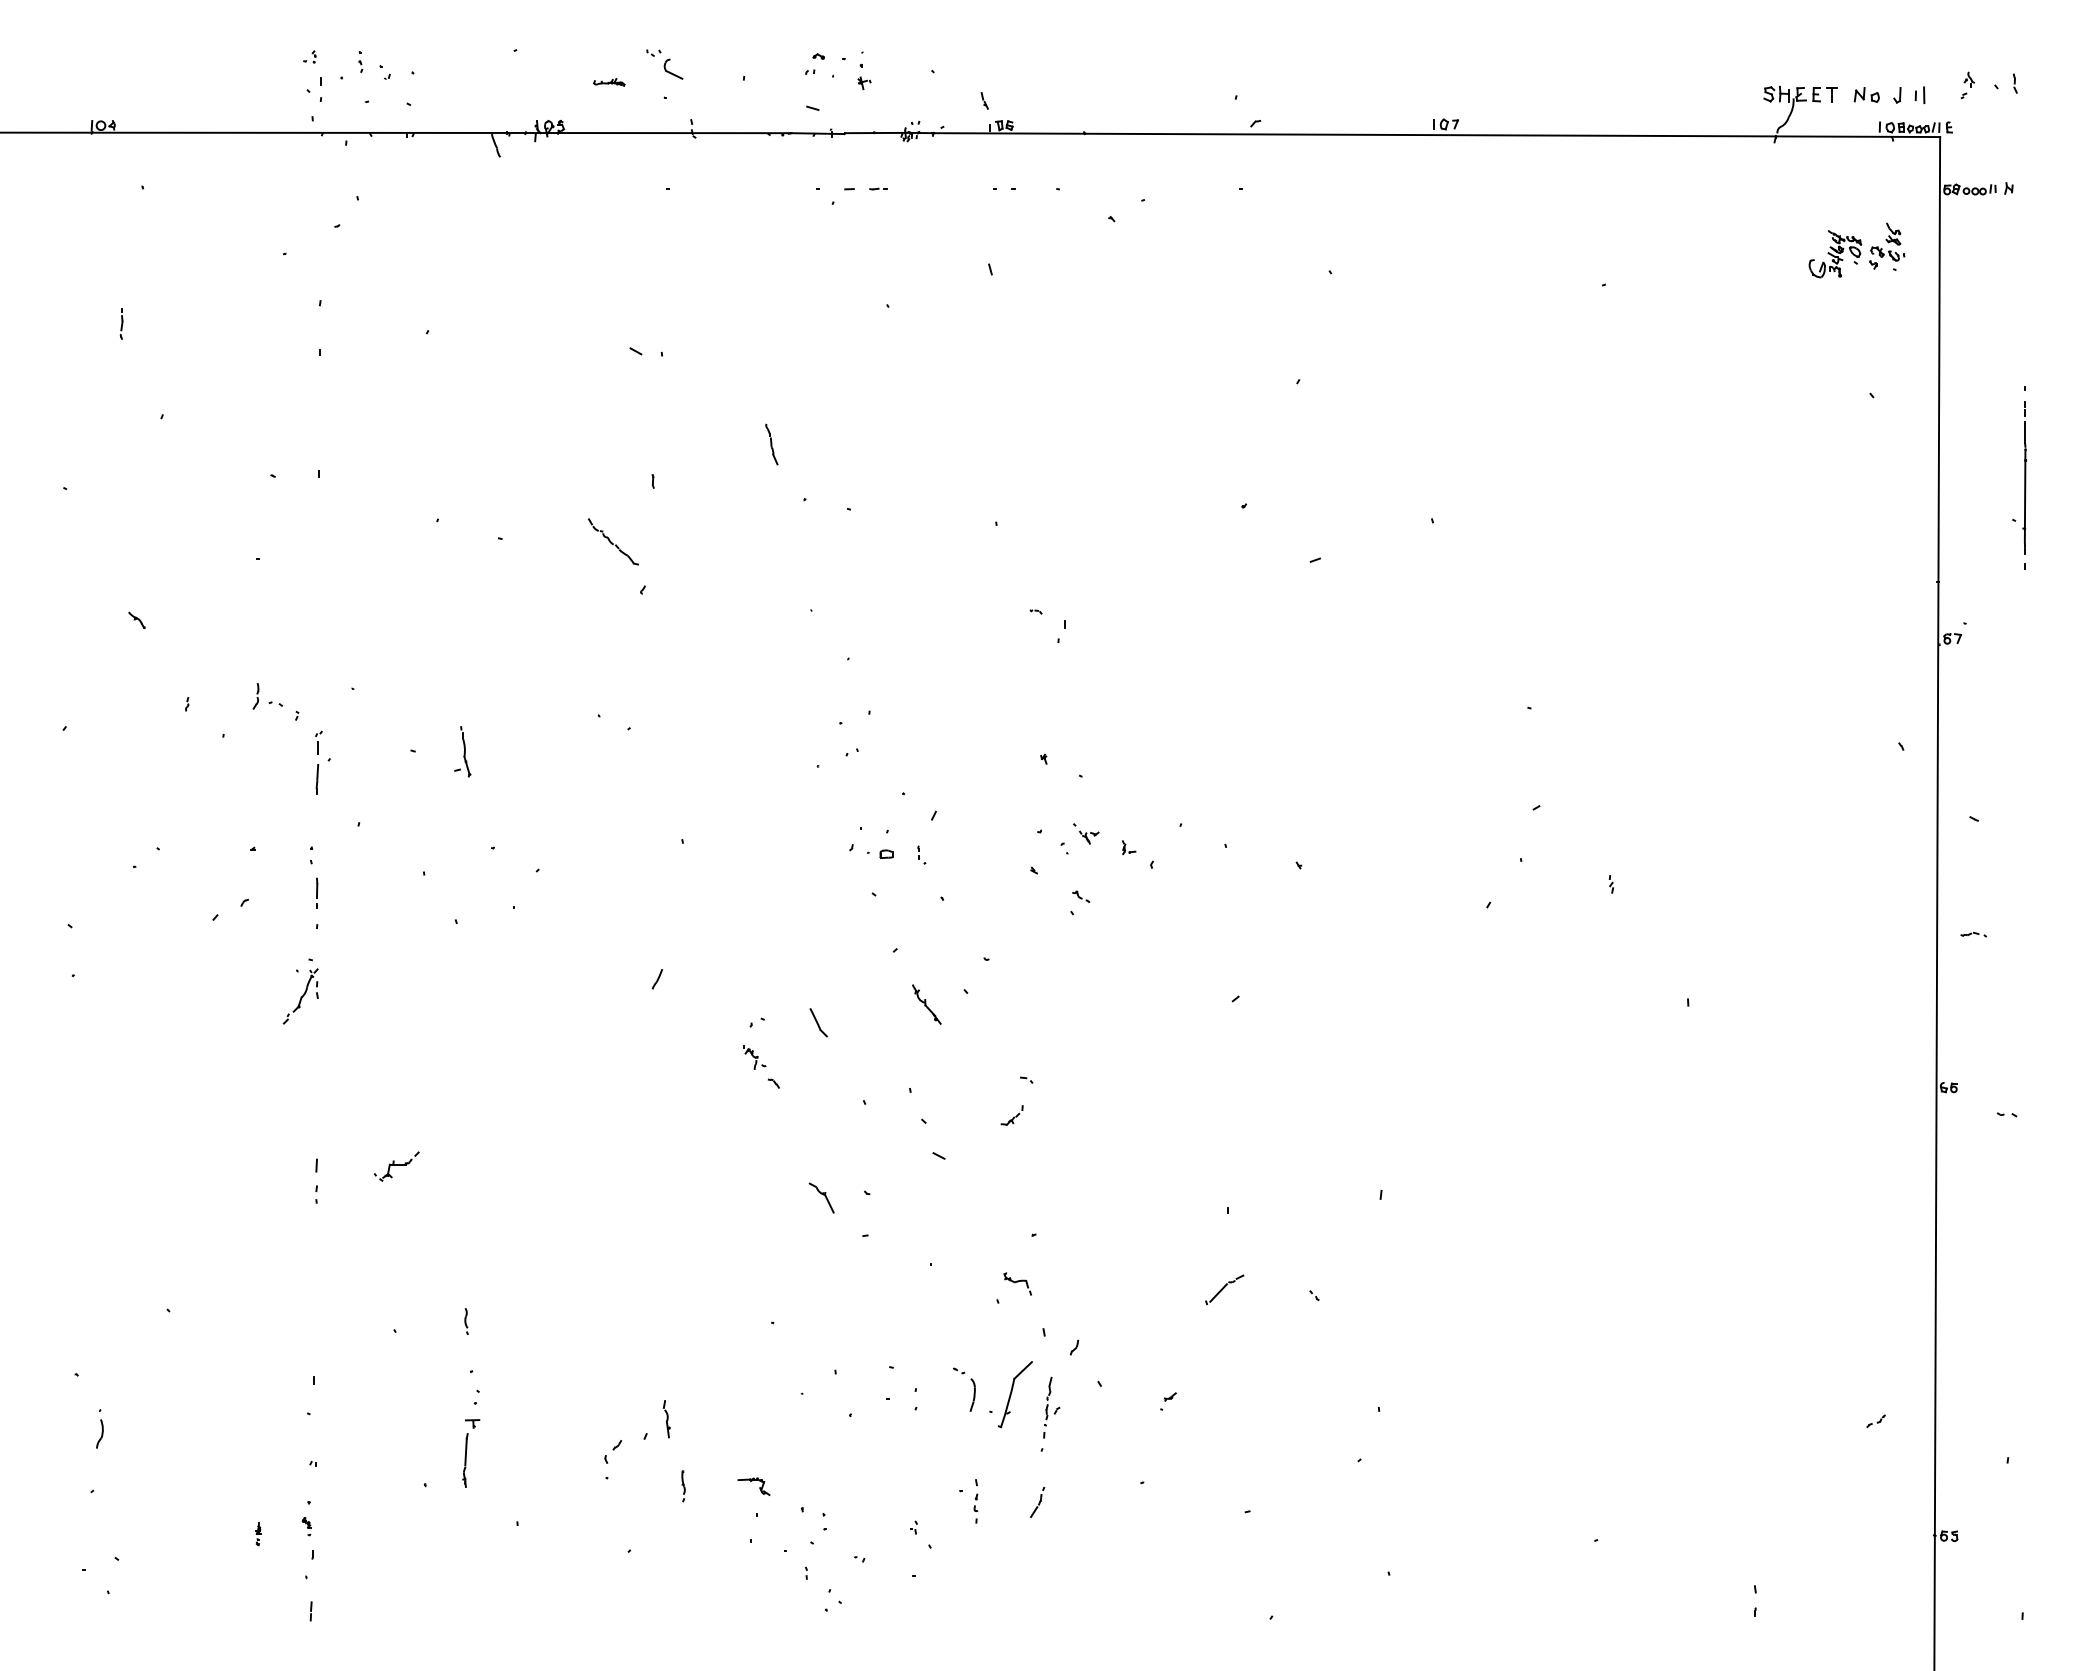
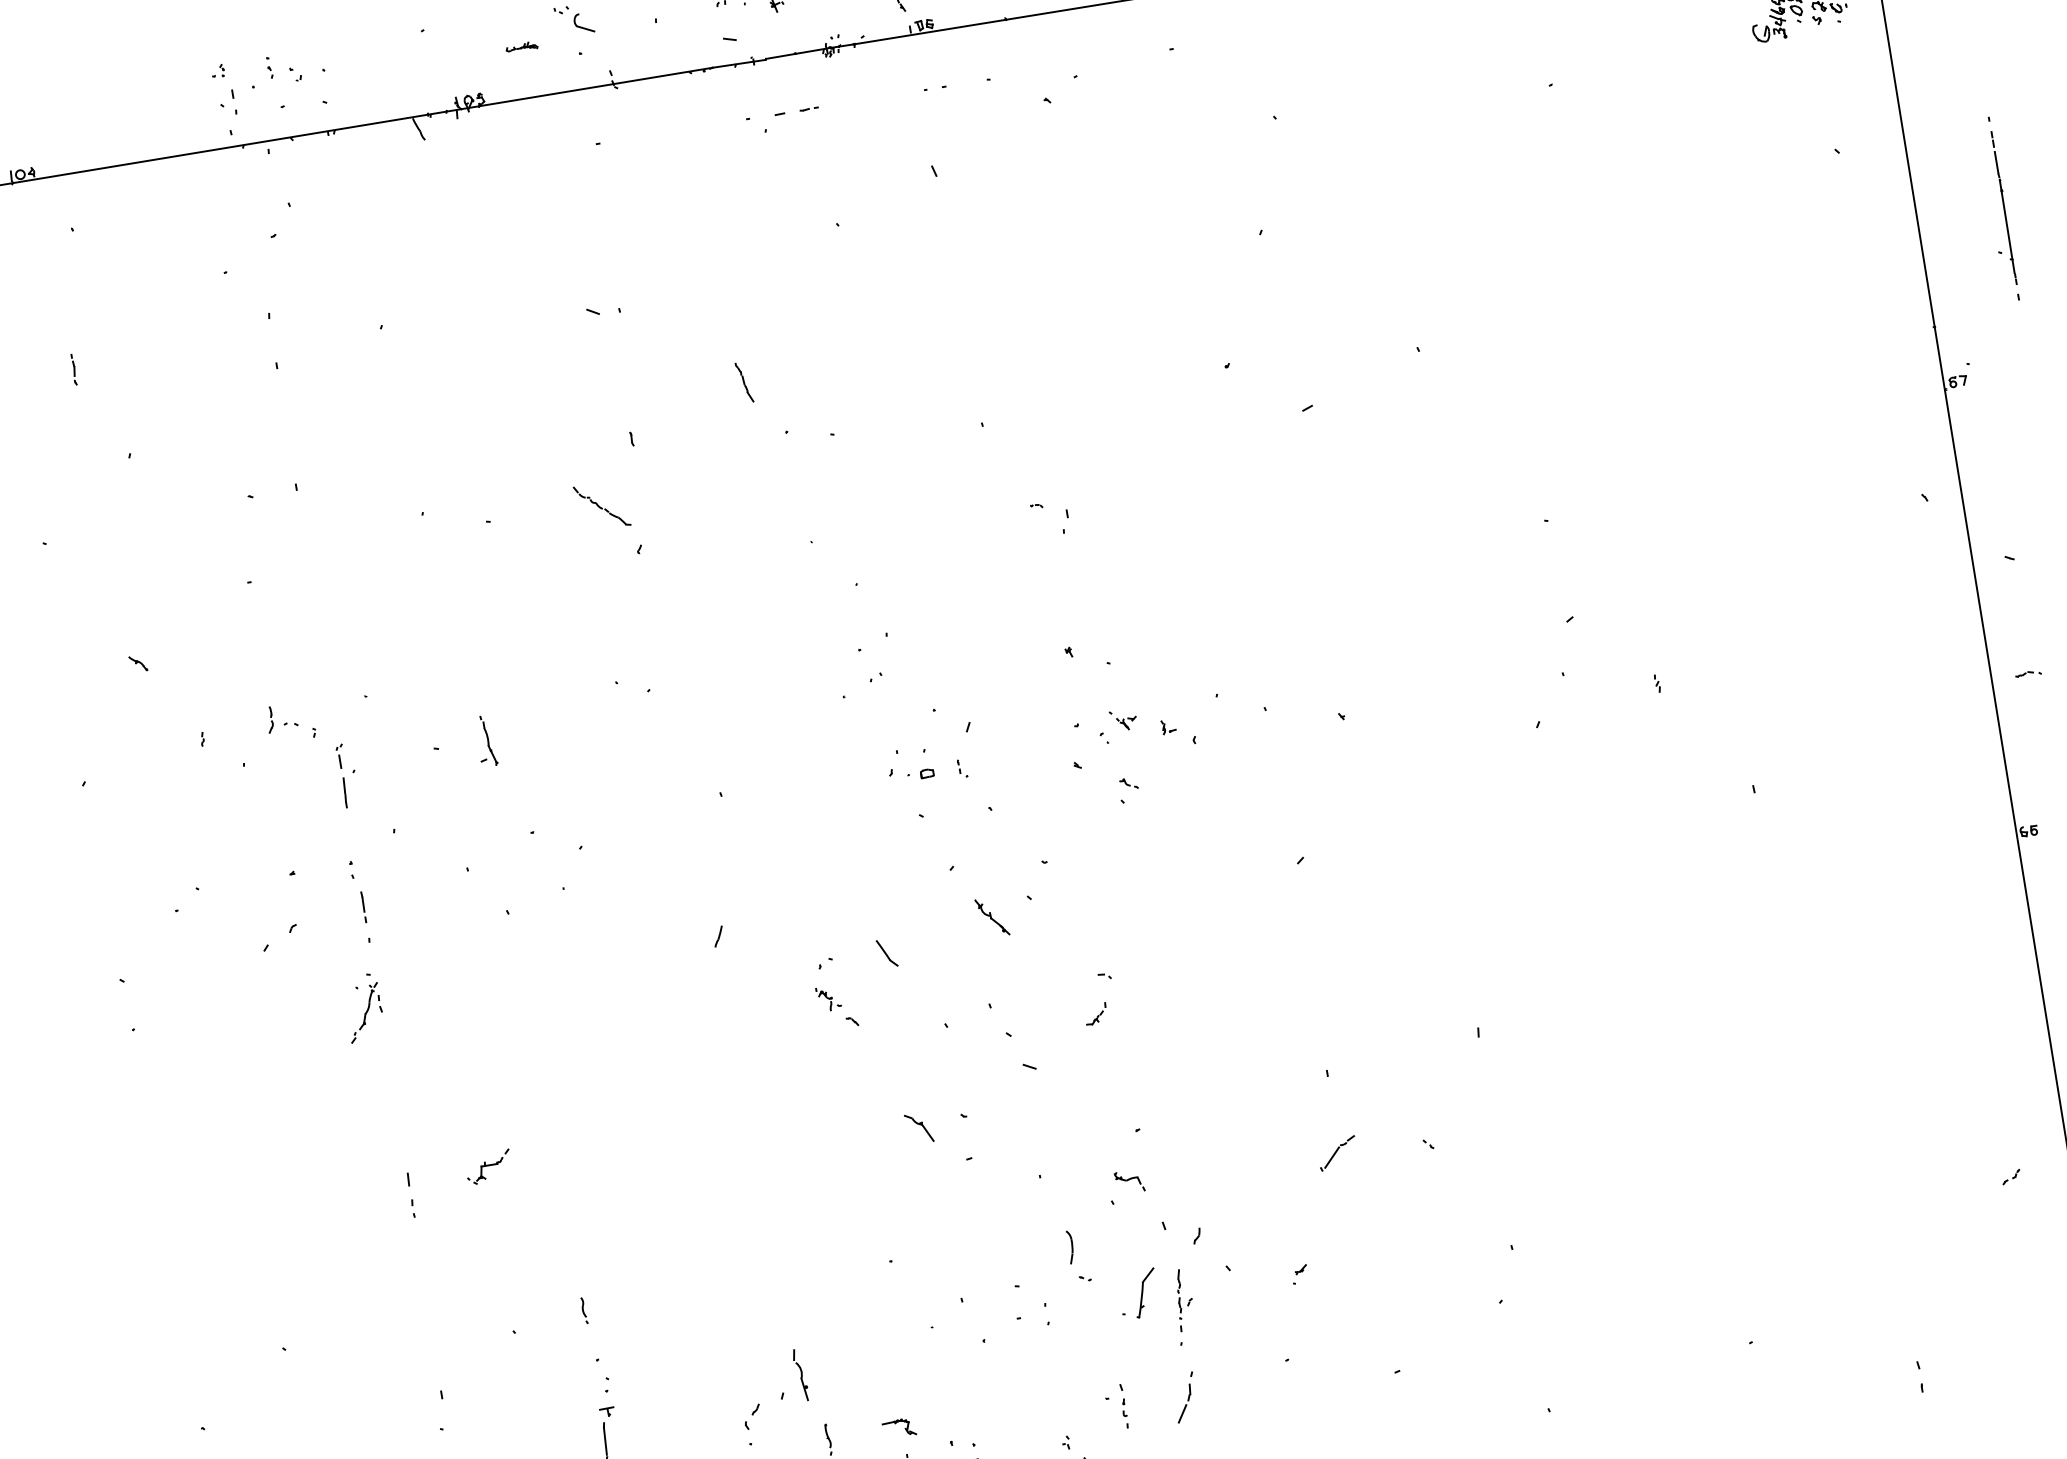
part: (972, 1394) -> (1070, 1246), moved
part: (1014, 1394) -> (1144, 1293), size x0.7
part: (666, 1419) -> (800, 1375), size x1.4
part: (1037, 1501) -> (1185, 1396), size x1.6

